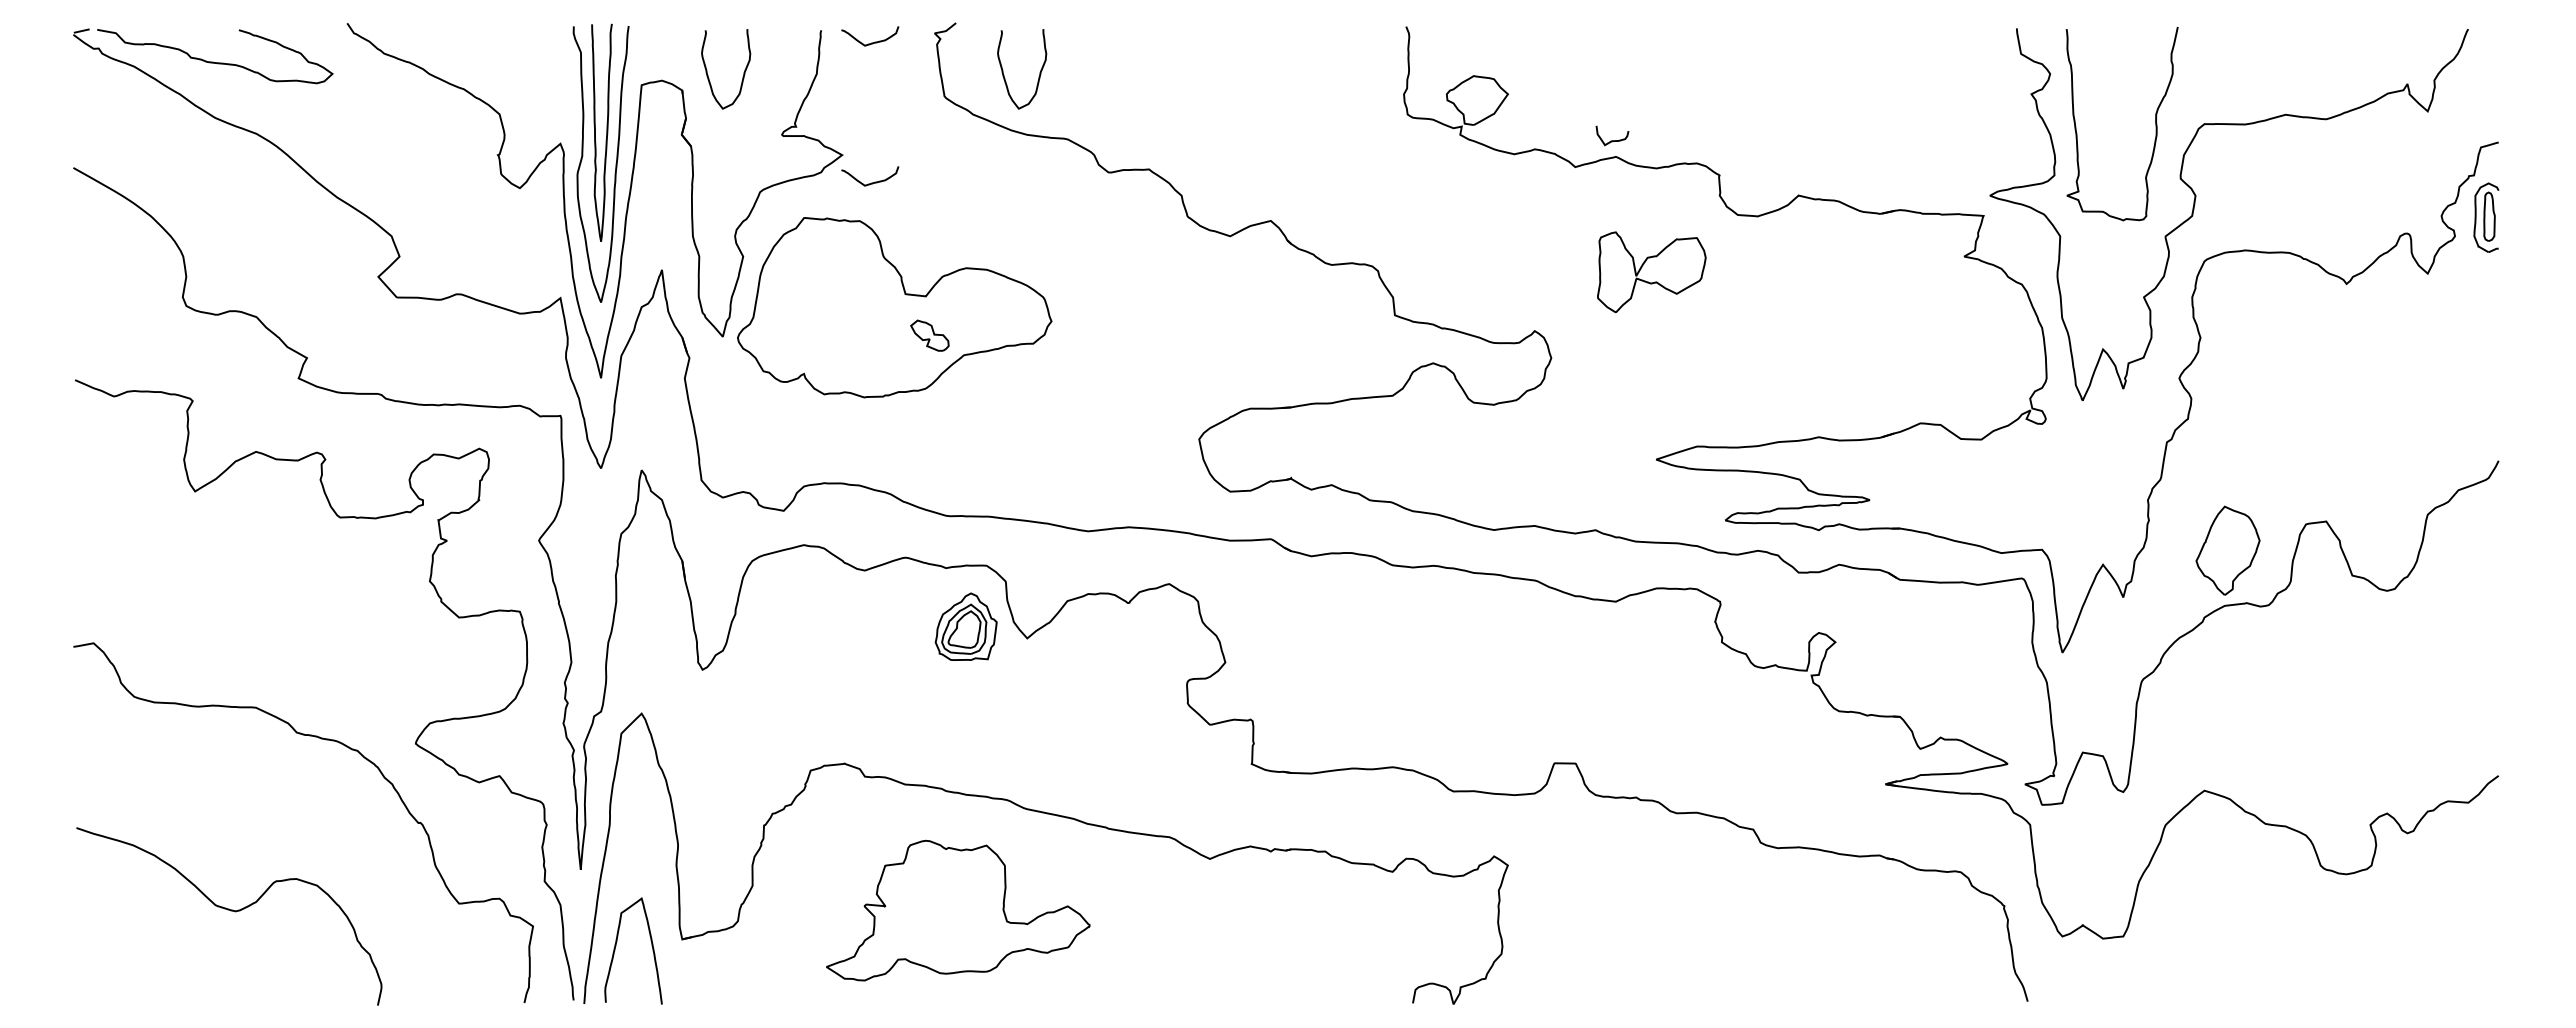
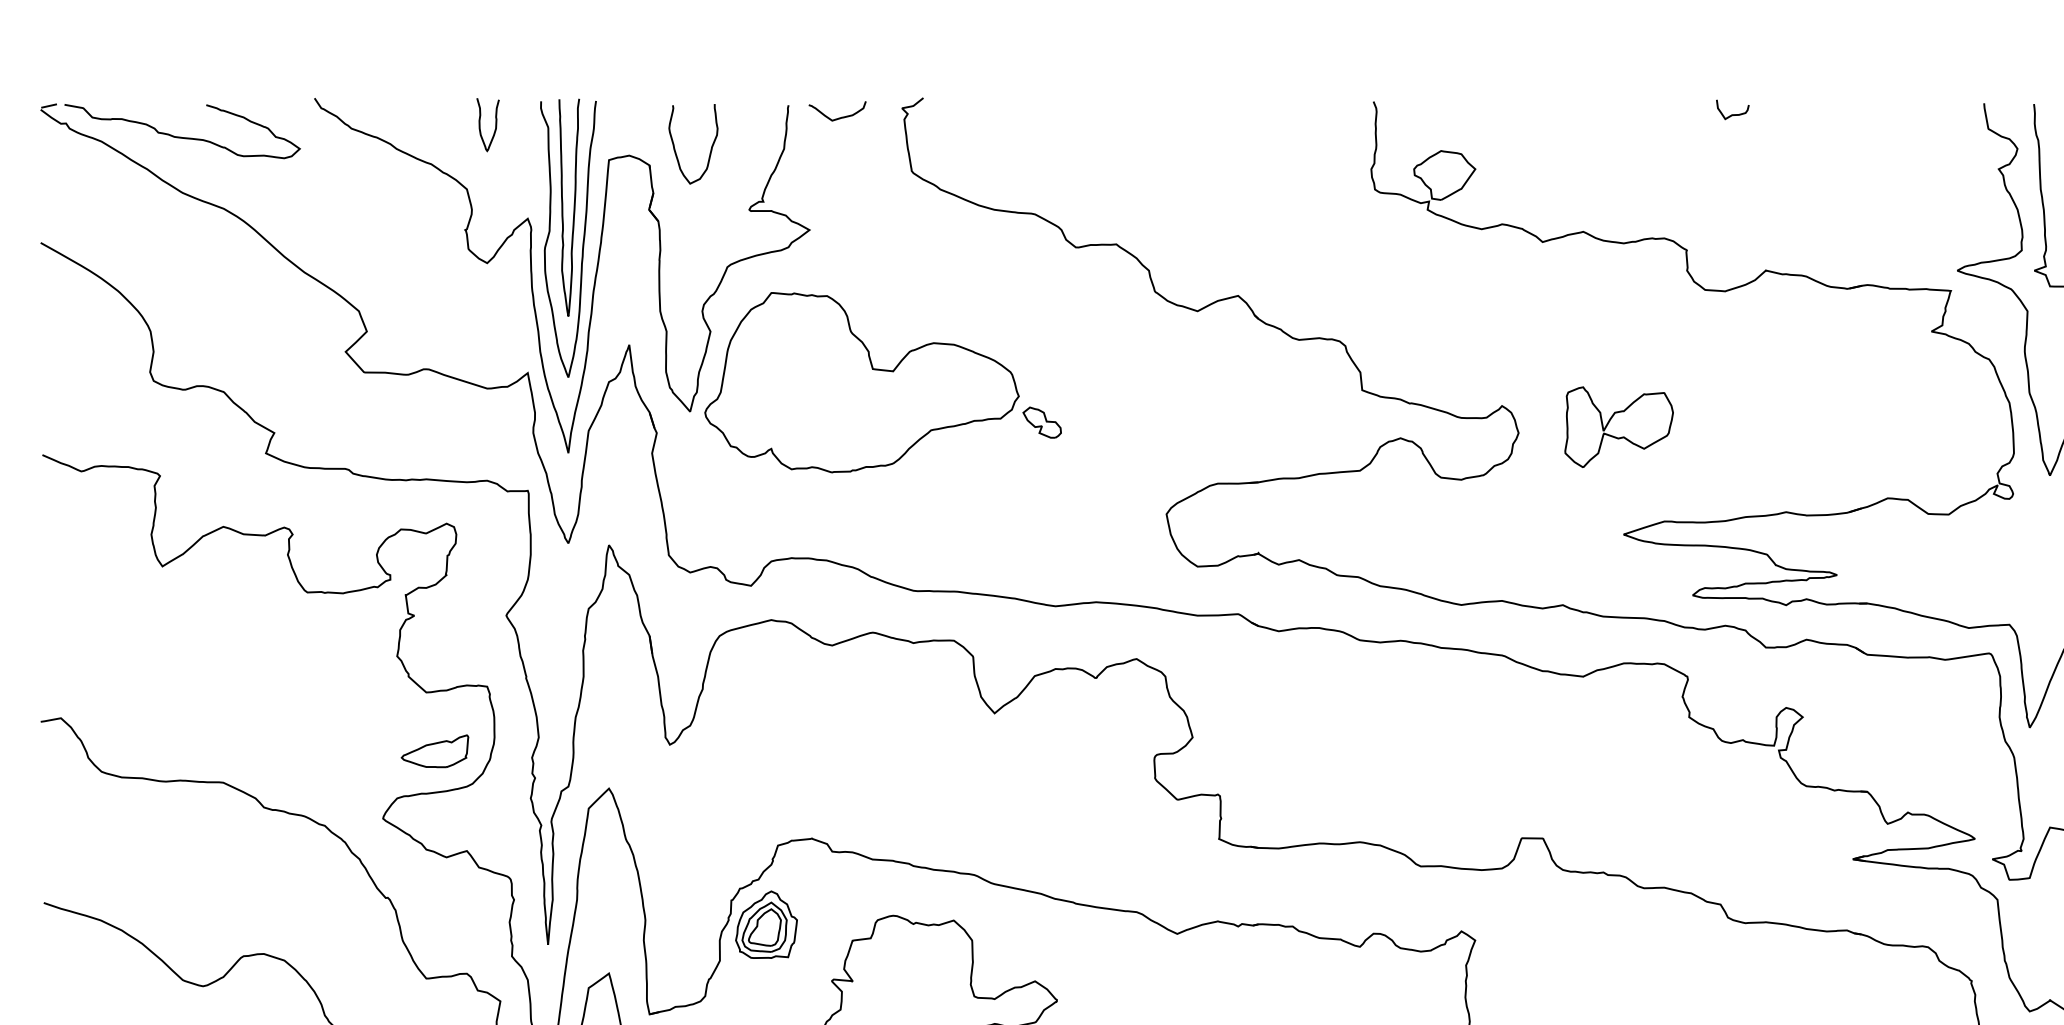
curve: (513, 50) -> (480, 125), added
curve: (1039, 72) -> (1006, 147), removed
curve: (1612, 140) -> (1732, 114), moved
curve: (871, 182) -> (838, 257), removed
part: (1651, 272) -> (1618, 427), moved
part: (929, 335) -> (1041, 422), moved
part: (965, 626) -> (765, 924), moved
part: (467, 676) -> (434, 751), added

